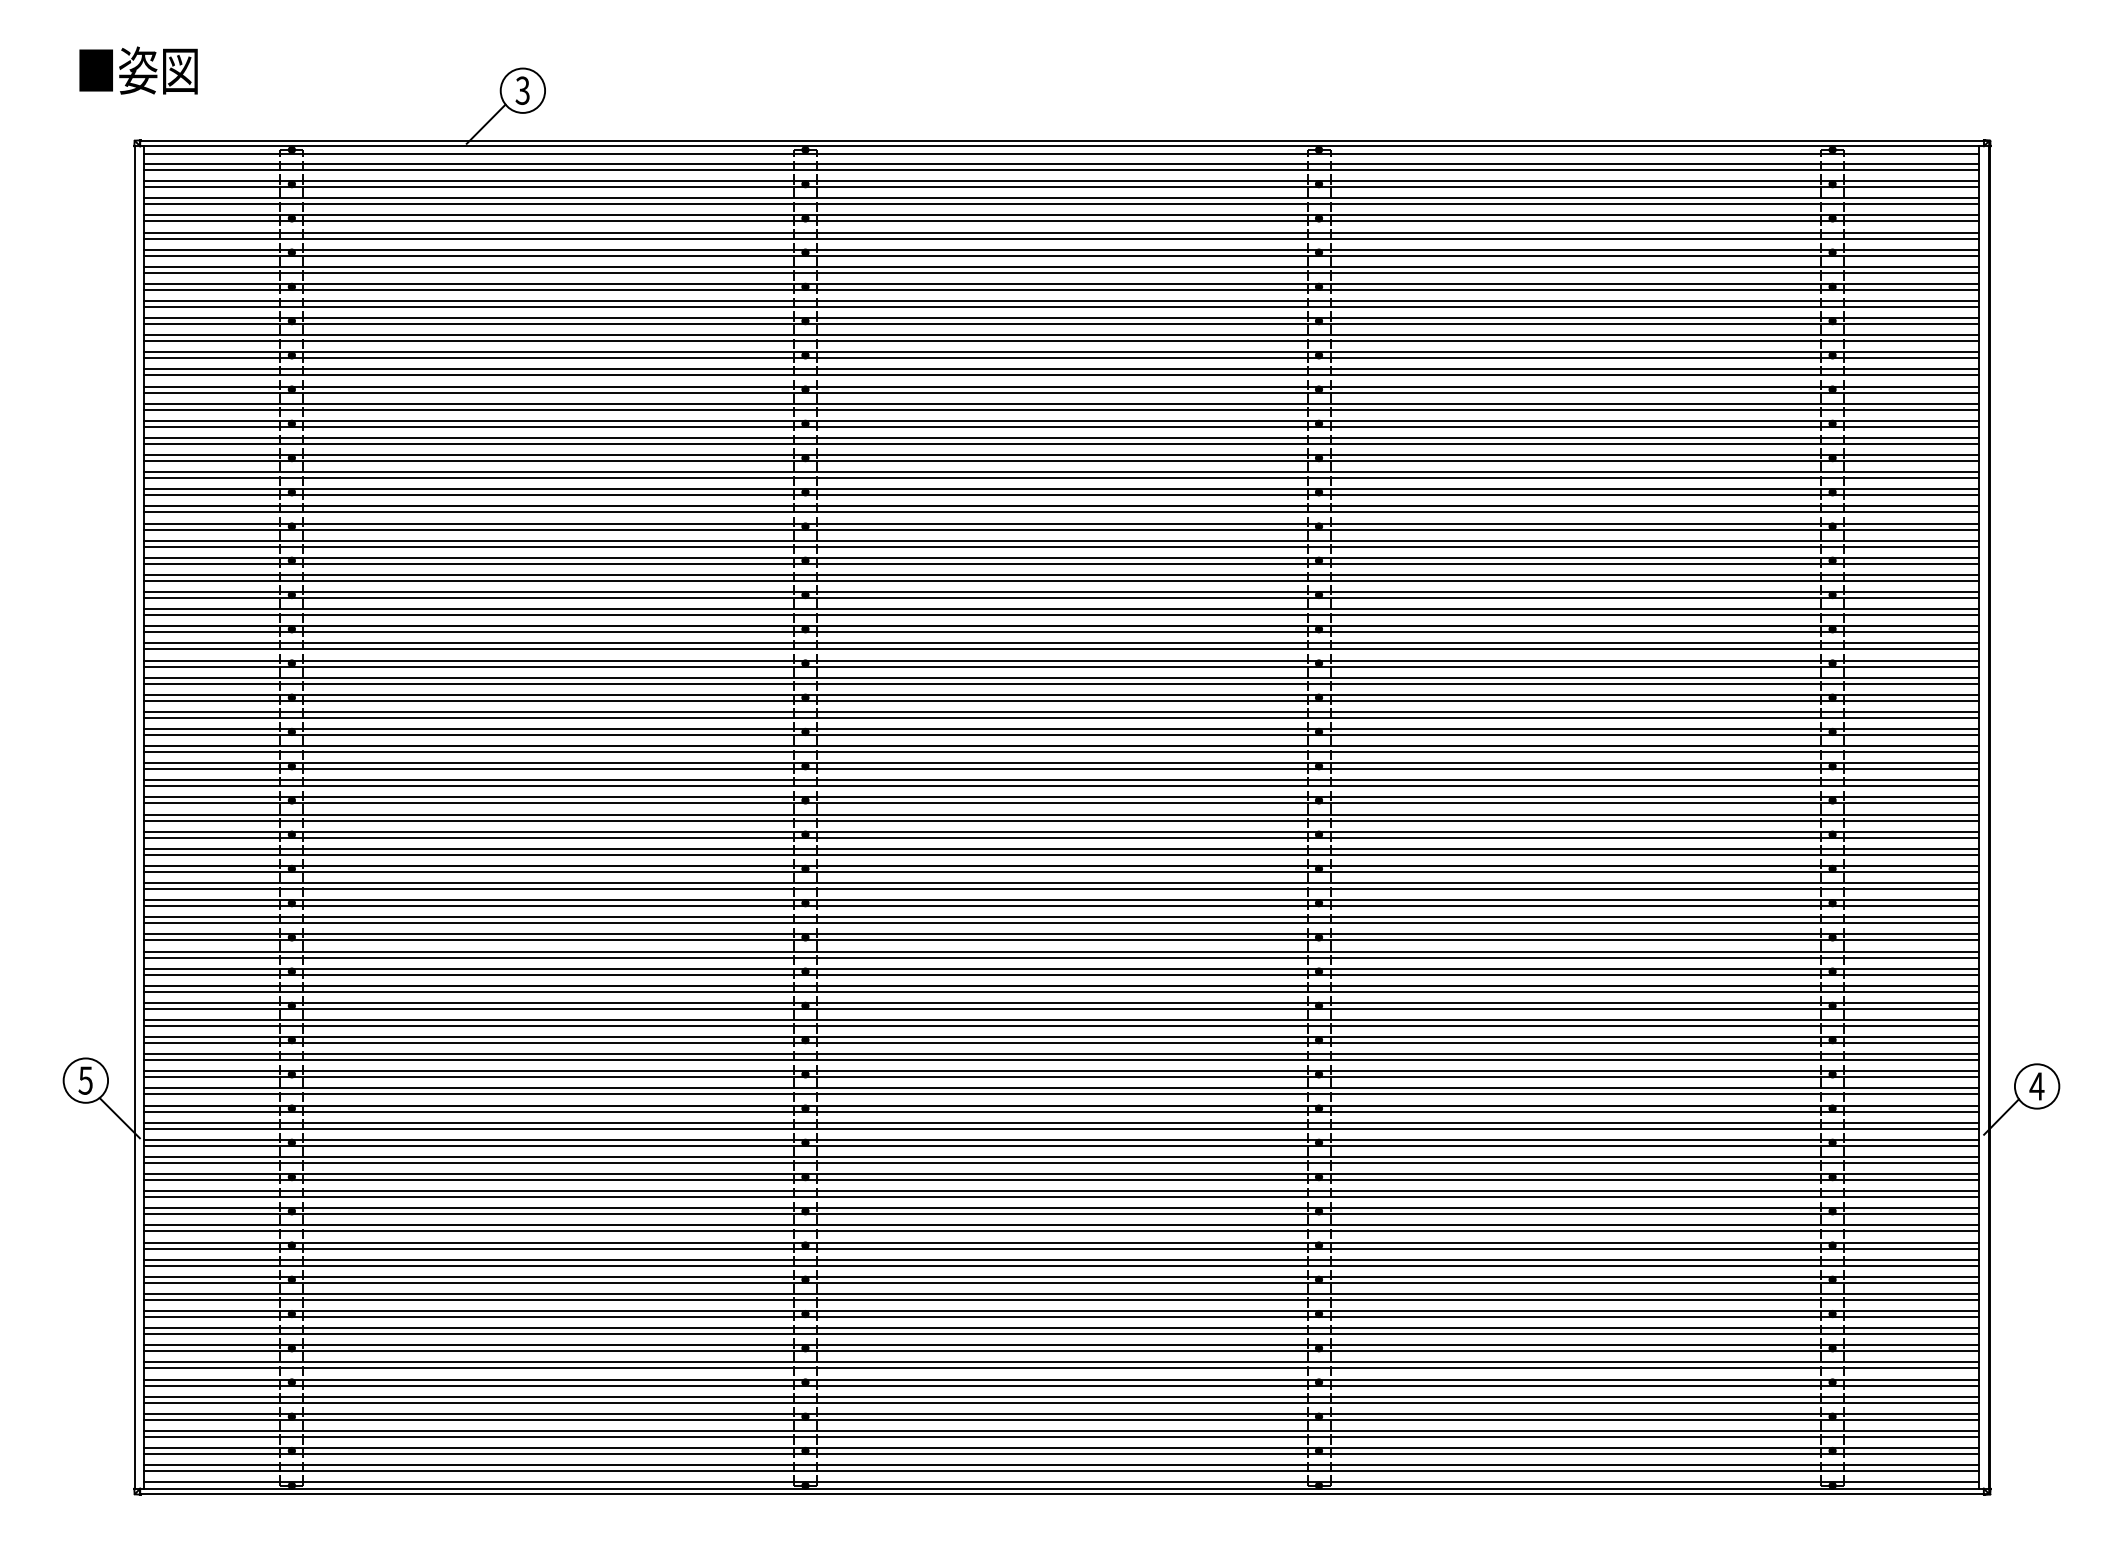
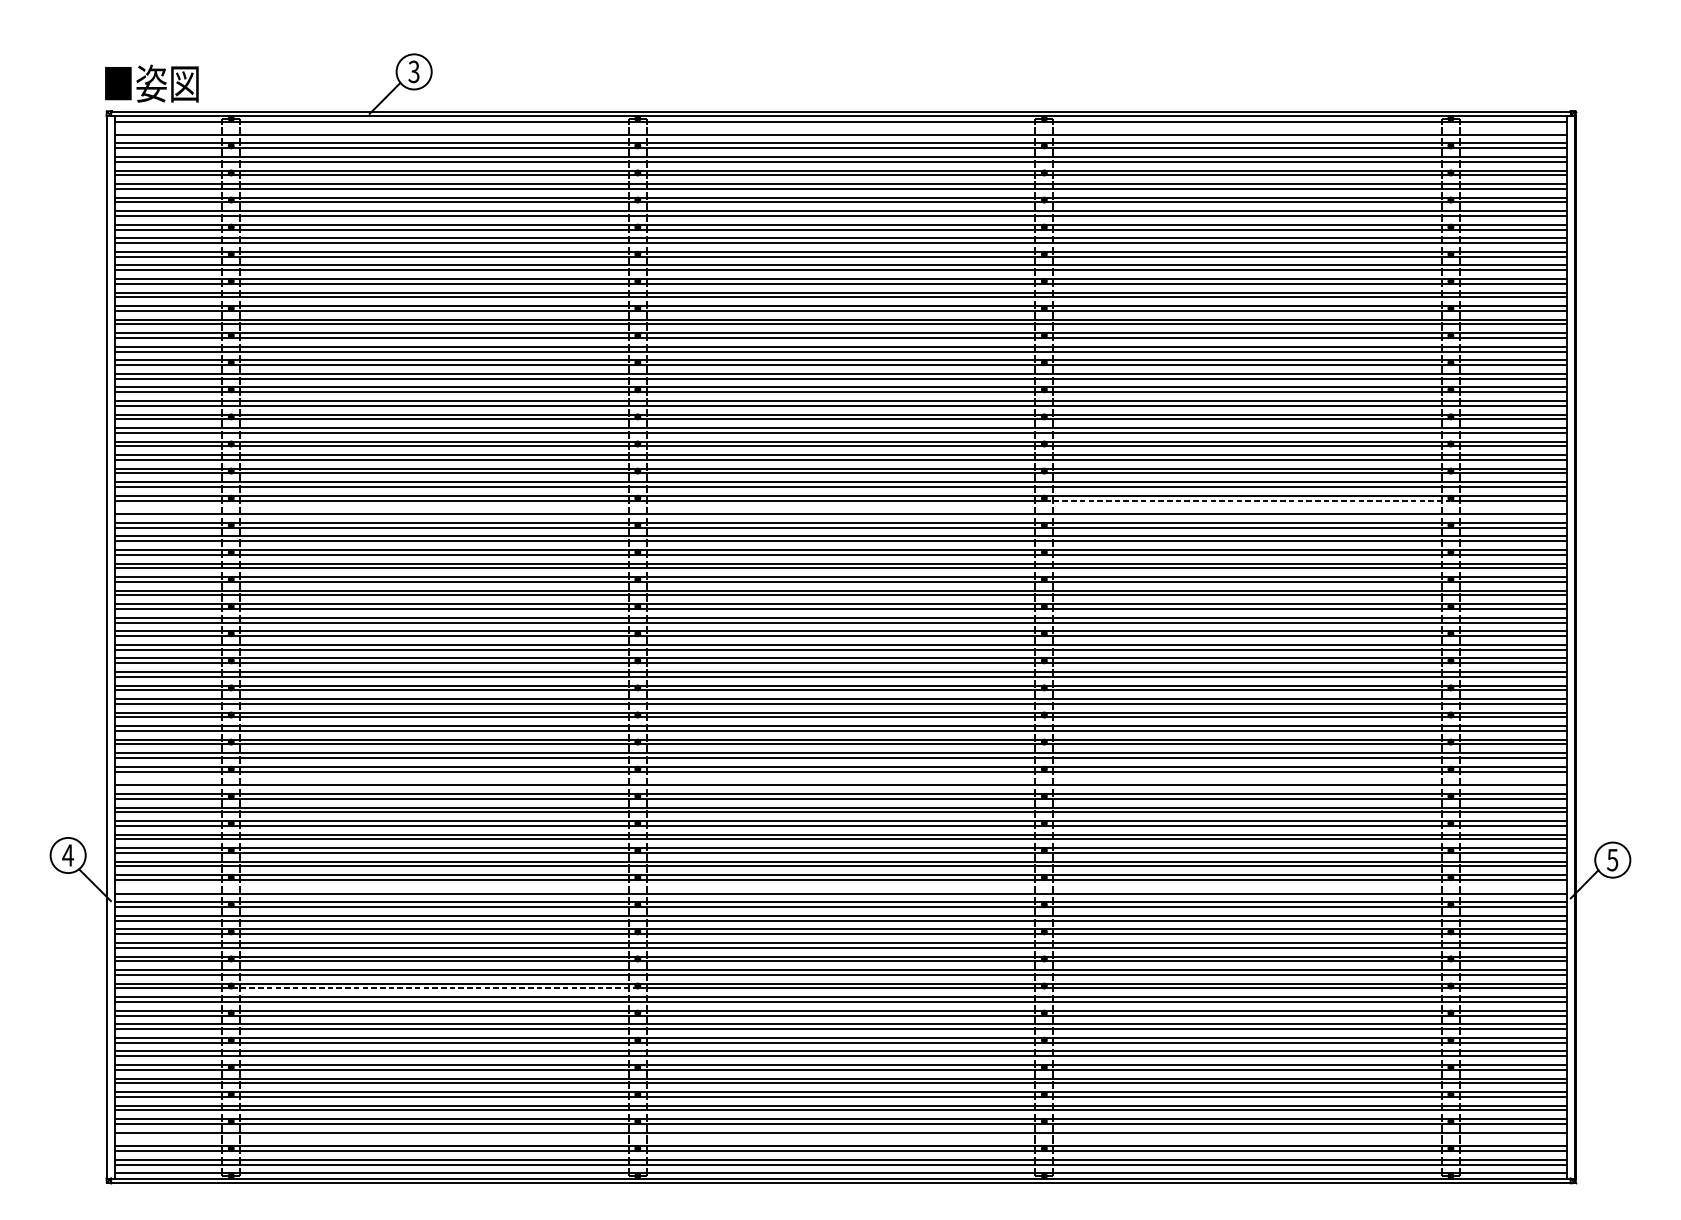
text: (138, 70) -> (151, 83), moved
line: (1061, 164) -> (840, 130), removed
line: (1575, 632) -> (1247, 500), solid -> dashed
line: (1061, 643) -> (840, 509), removed
line: (1061, 985) -> (840, 780), removed
text: (85, 1080) -> (67, 855), 5 -> 4
text: (2036, 1086) -> (1612, 860), 4 -> 5
line: (1061, 1122) -> (840, 888), removed
line: (548, 1248) -> (434, 988), solid -> dashed
line: (1061, 1436) -> (840, 1137), removed

